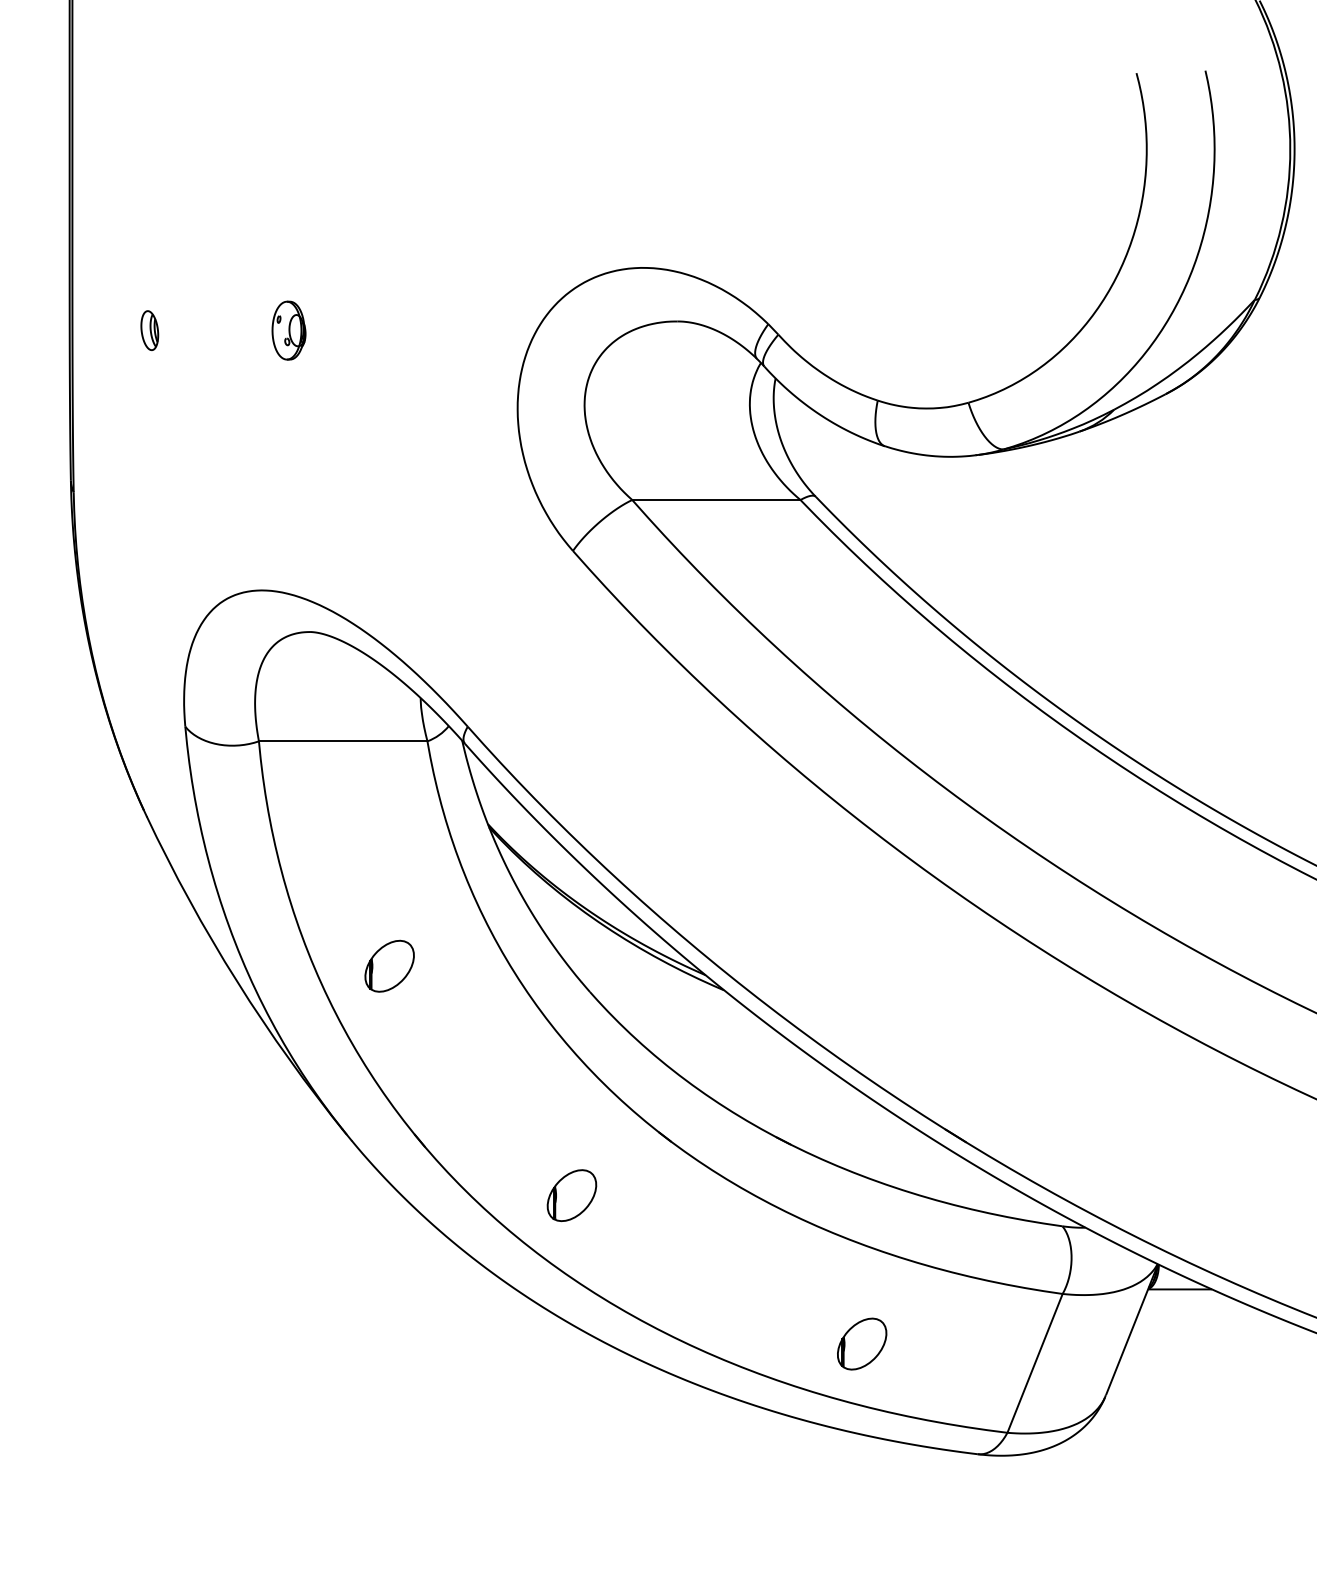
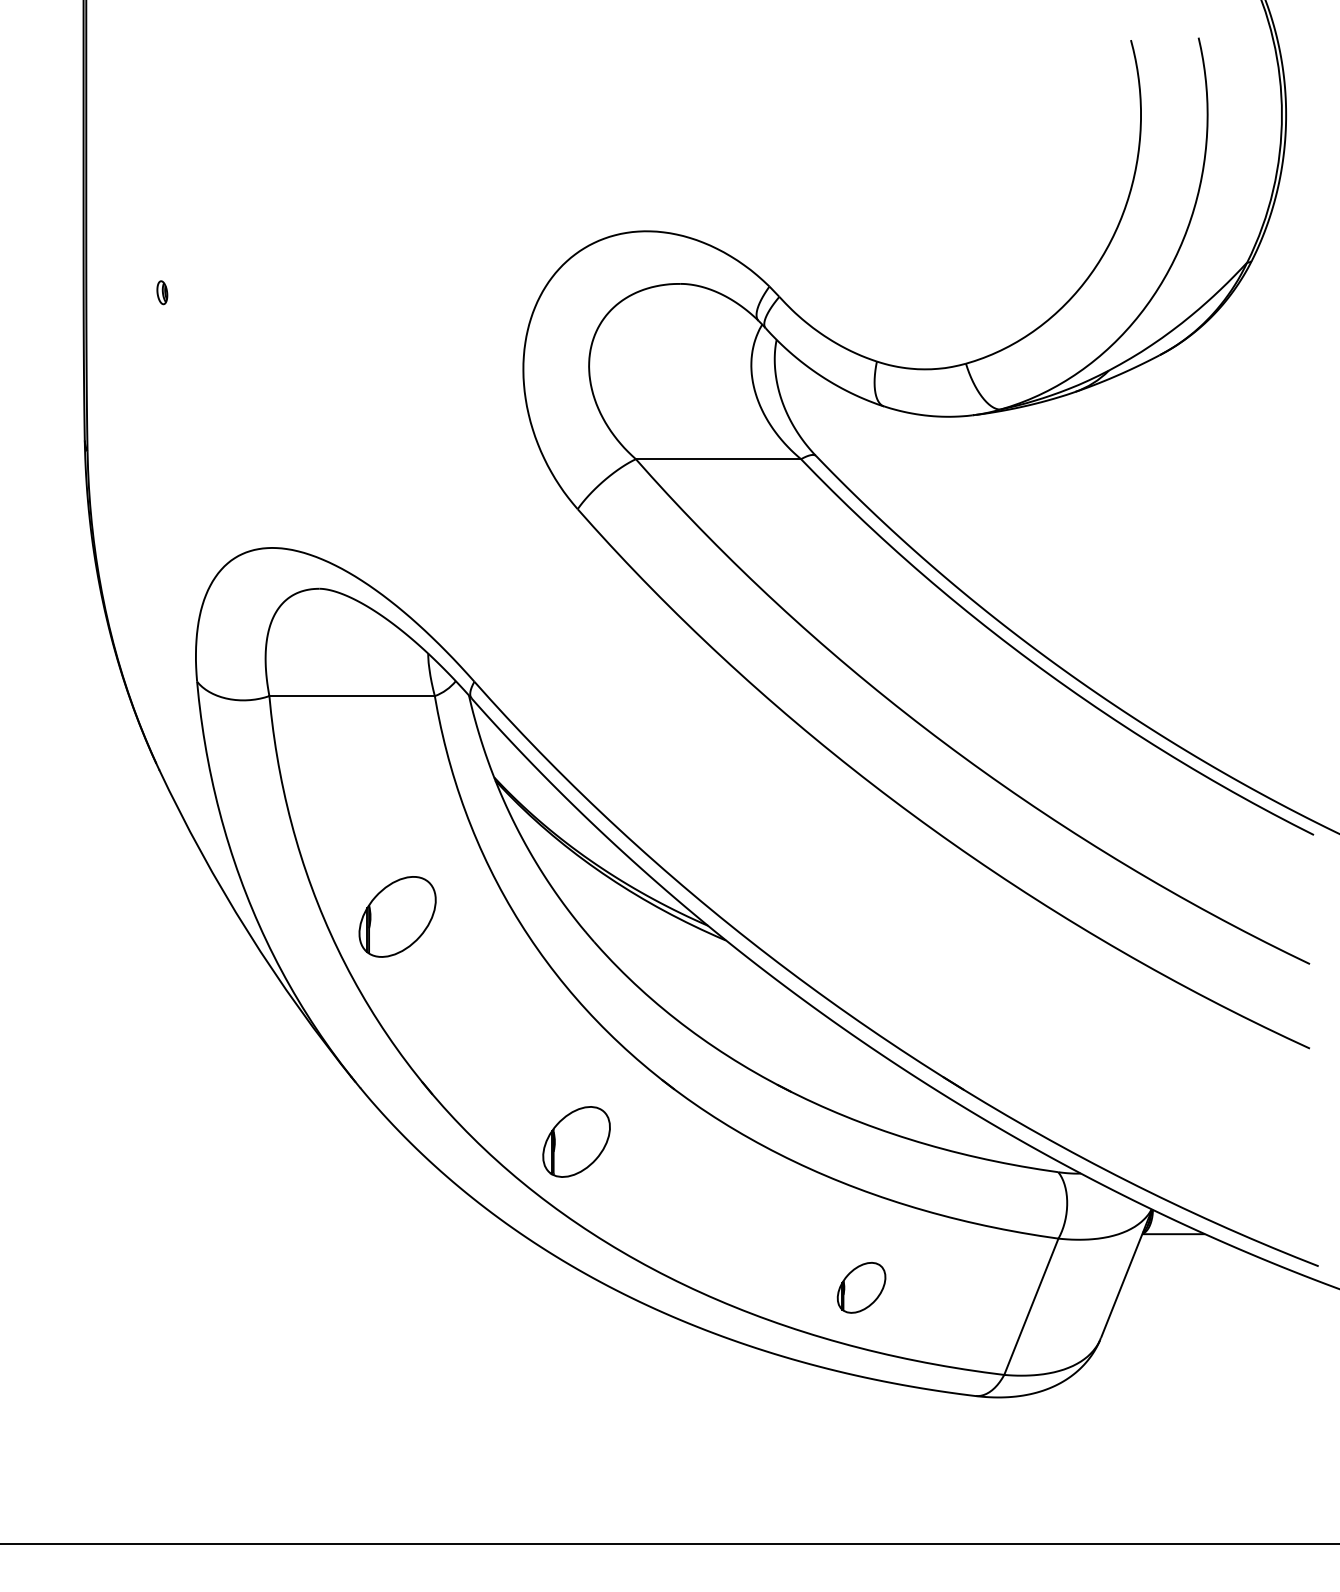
part: (150, 330) -> (162, 292), size x0.6
part: (288, 330) -> (298, 292), removed
part: (389, 965) -> (397, 916), size x1.6
part: (571, 1196) -> (576, 1142), size x1.4

